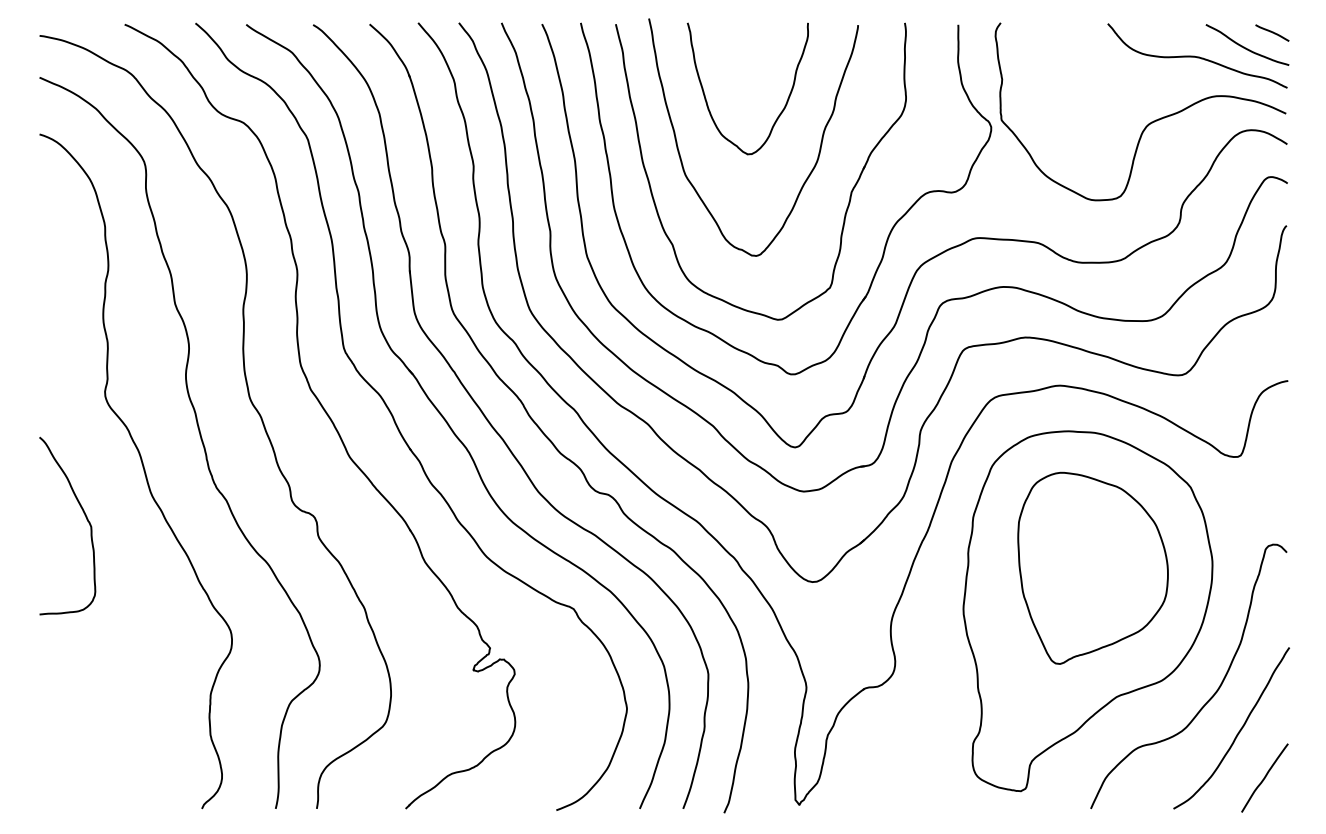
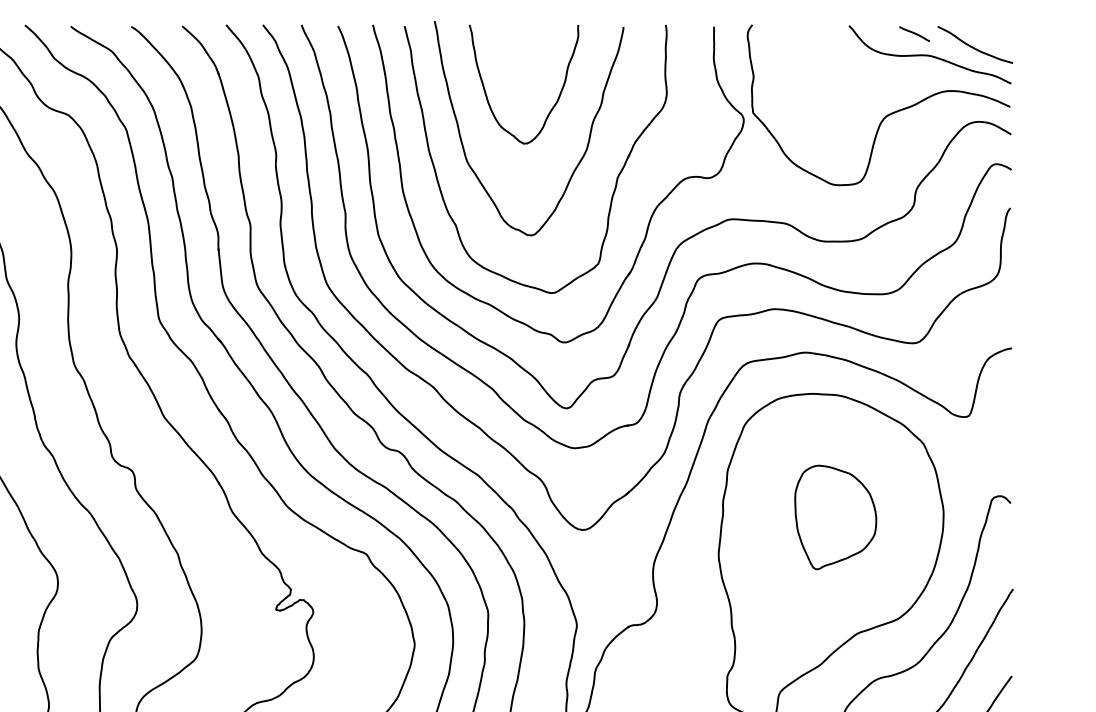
line: (1272, 32) -> (914, 33), moved
part: (1092, 567) -> (835, 516), size x0.6

